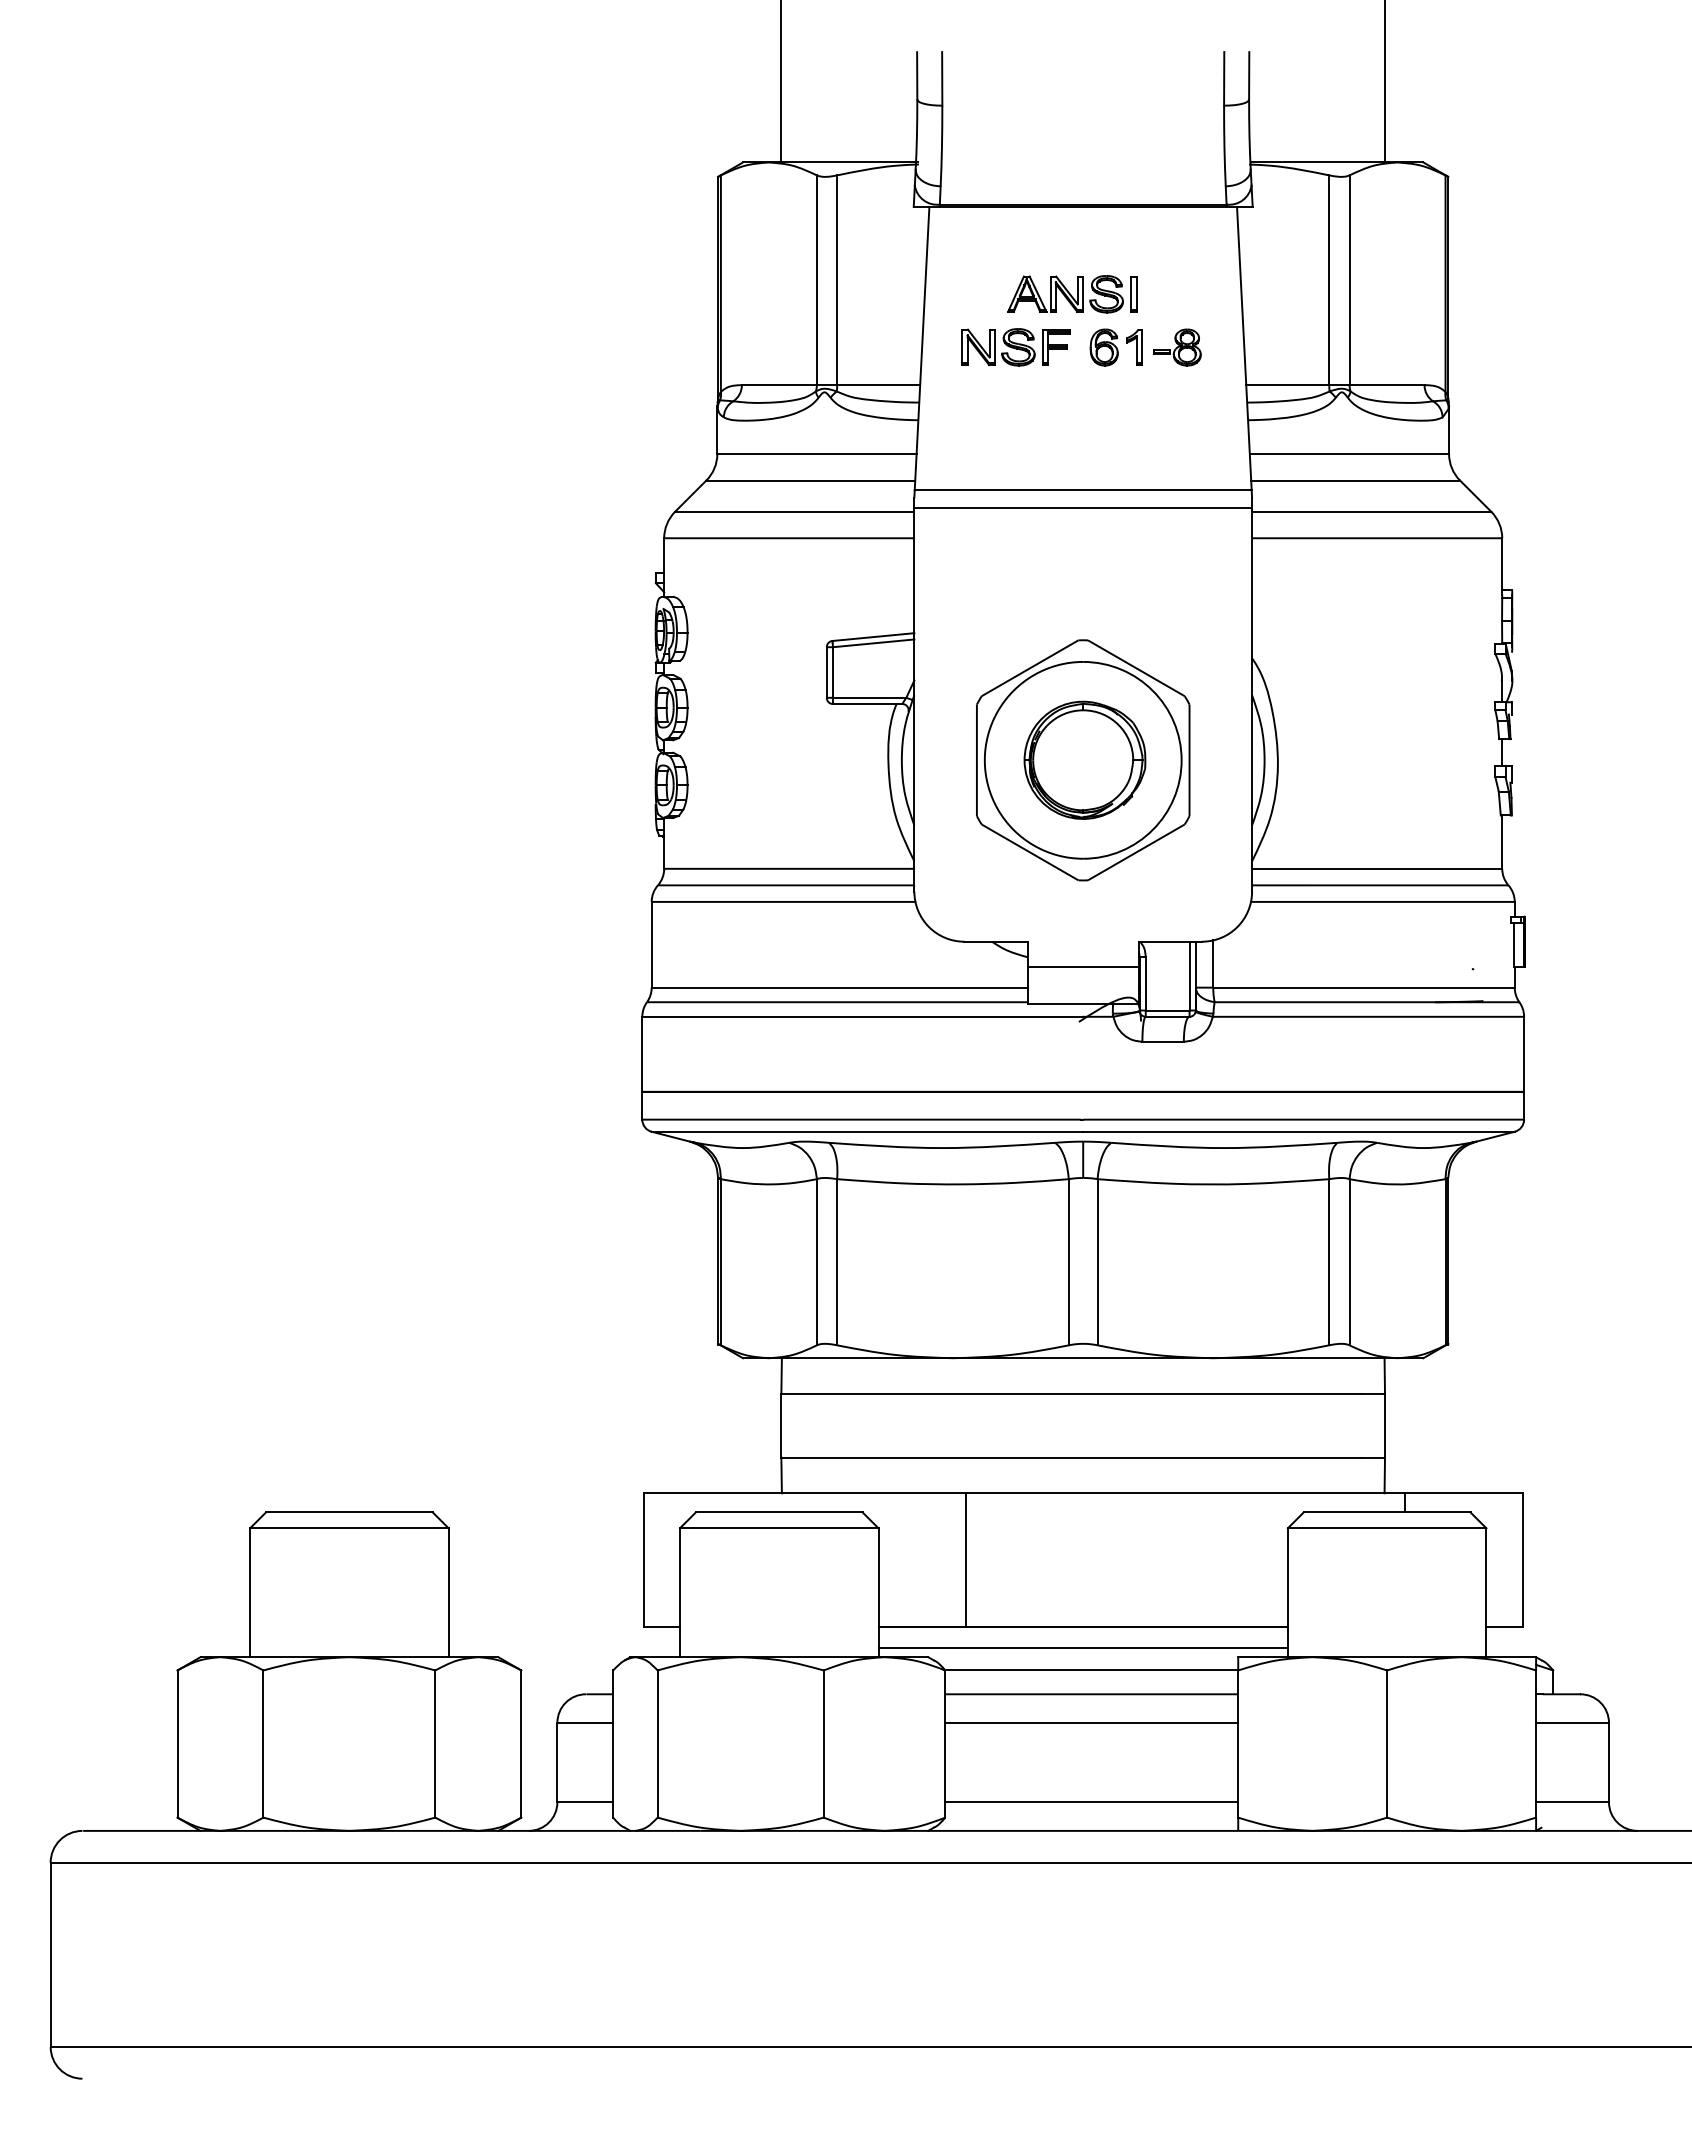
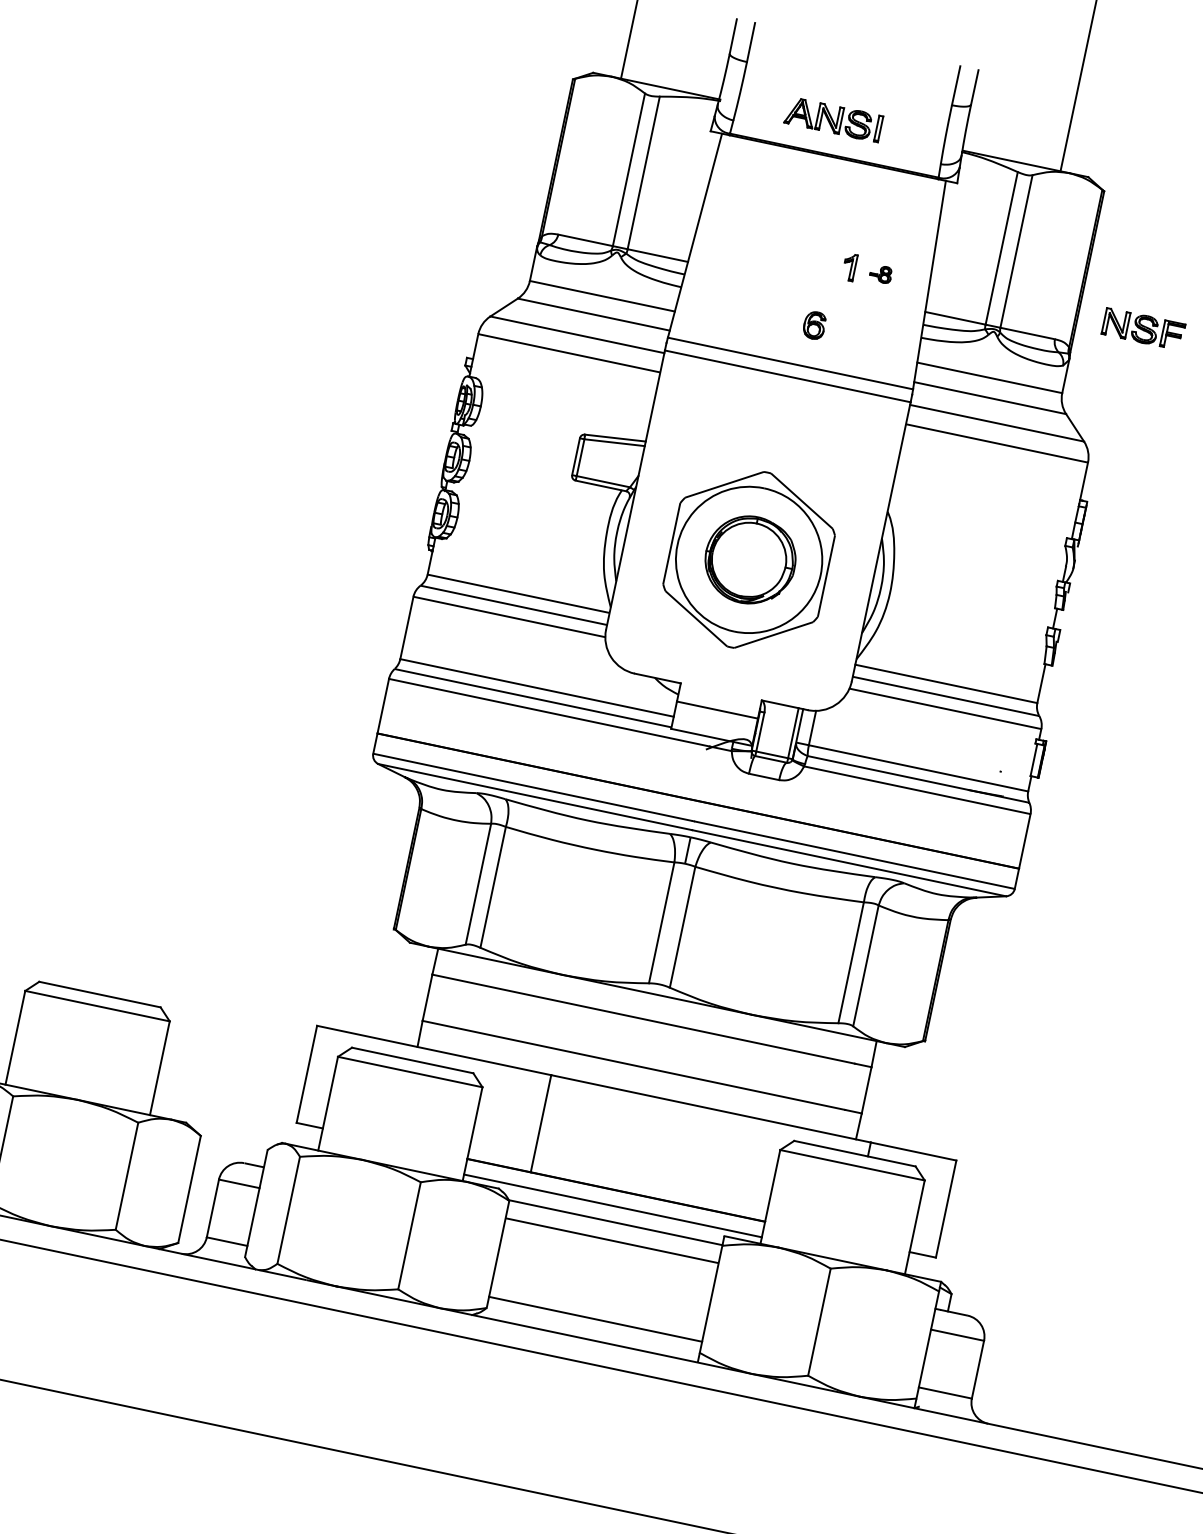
part: (1072, 294) -> (833, 119), moved
part: (1015, 347) -> (1142, 329), moved
part: (1103, 347) -> (813, 325), moved
part: (1177, 347) -> (881, 274), size x0.6
line: (1091, 1722) -> (607, 1261), removed

